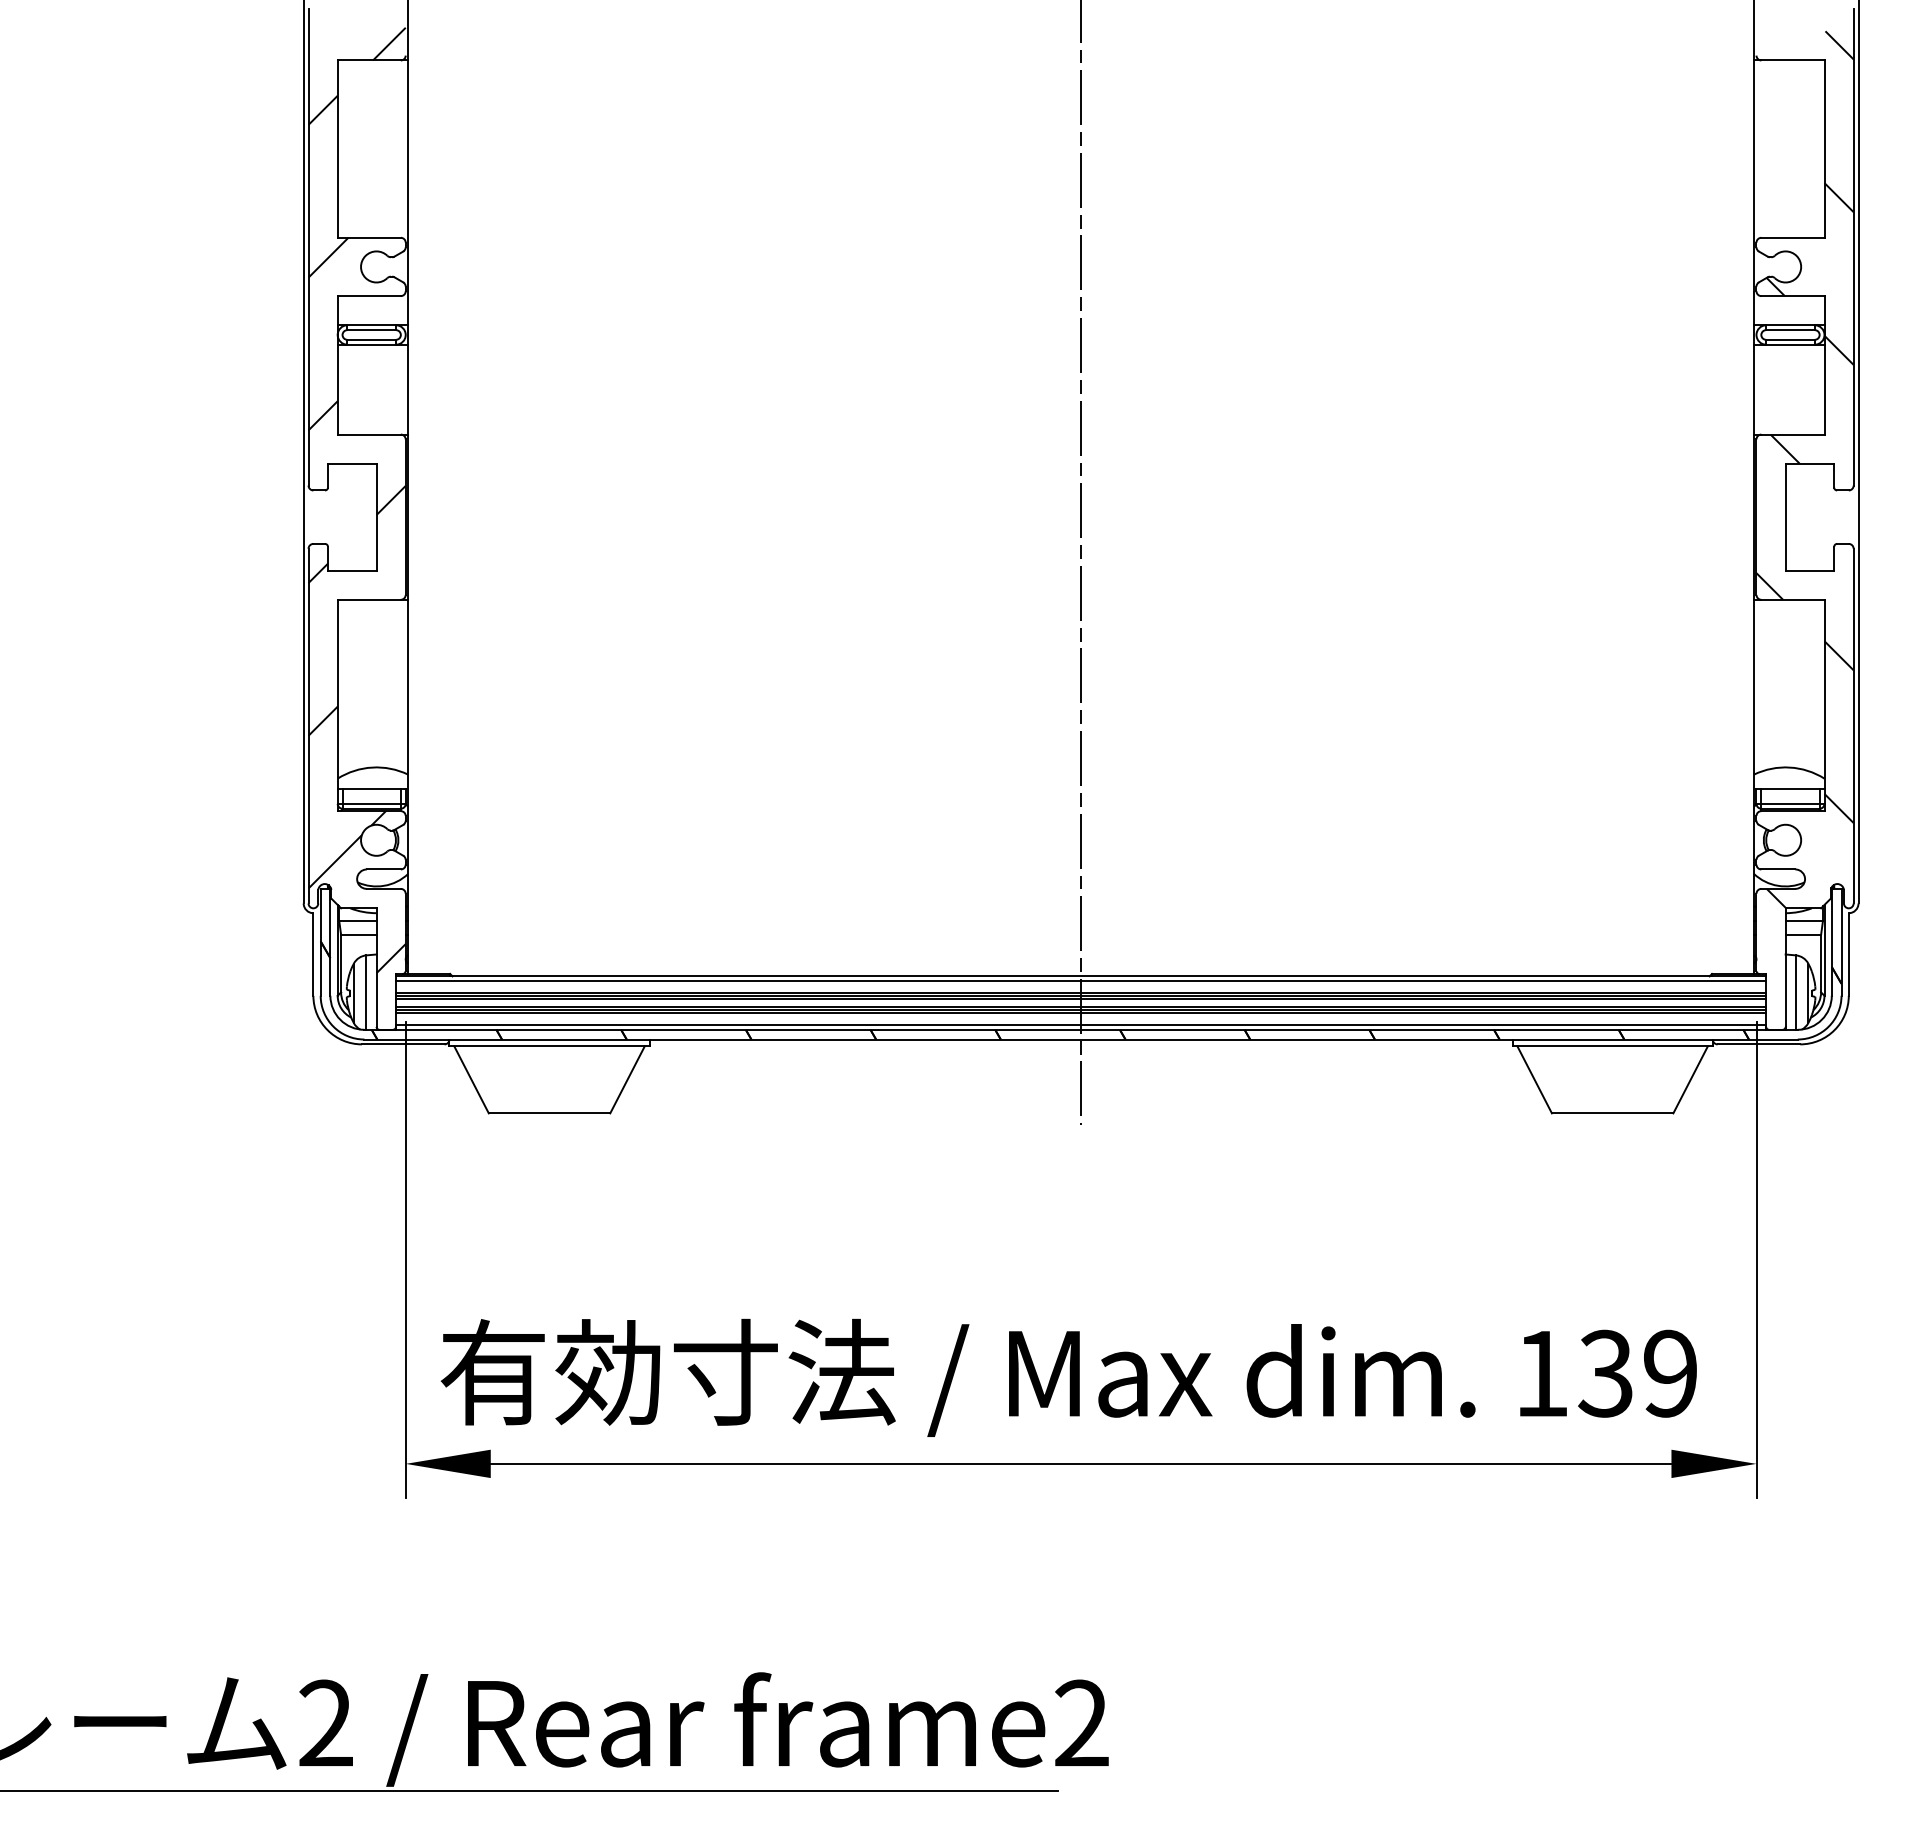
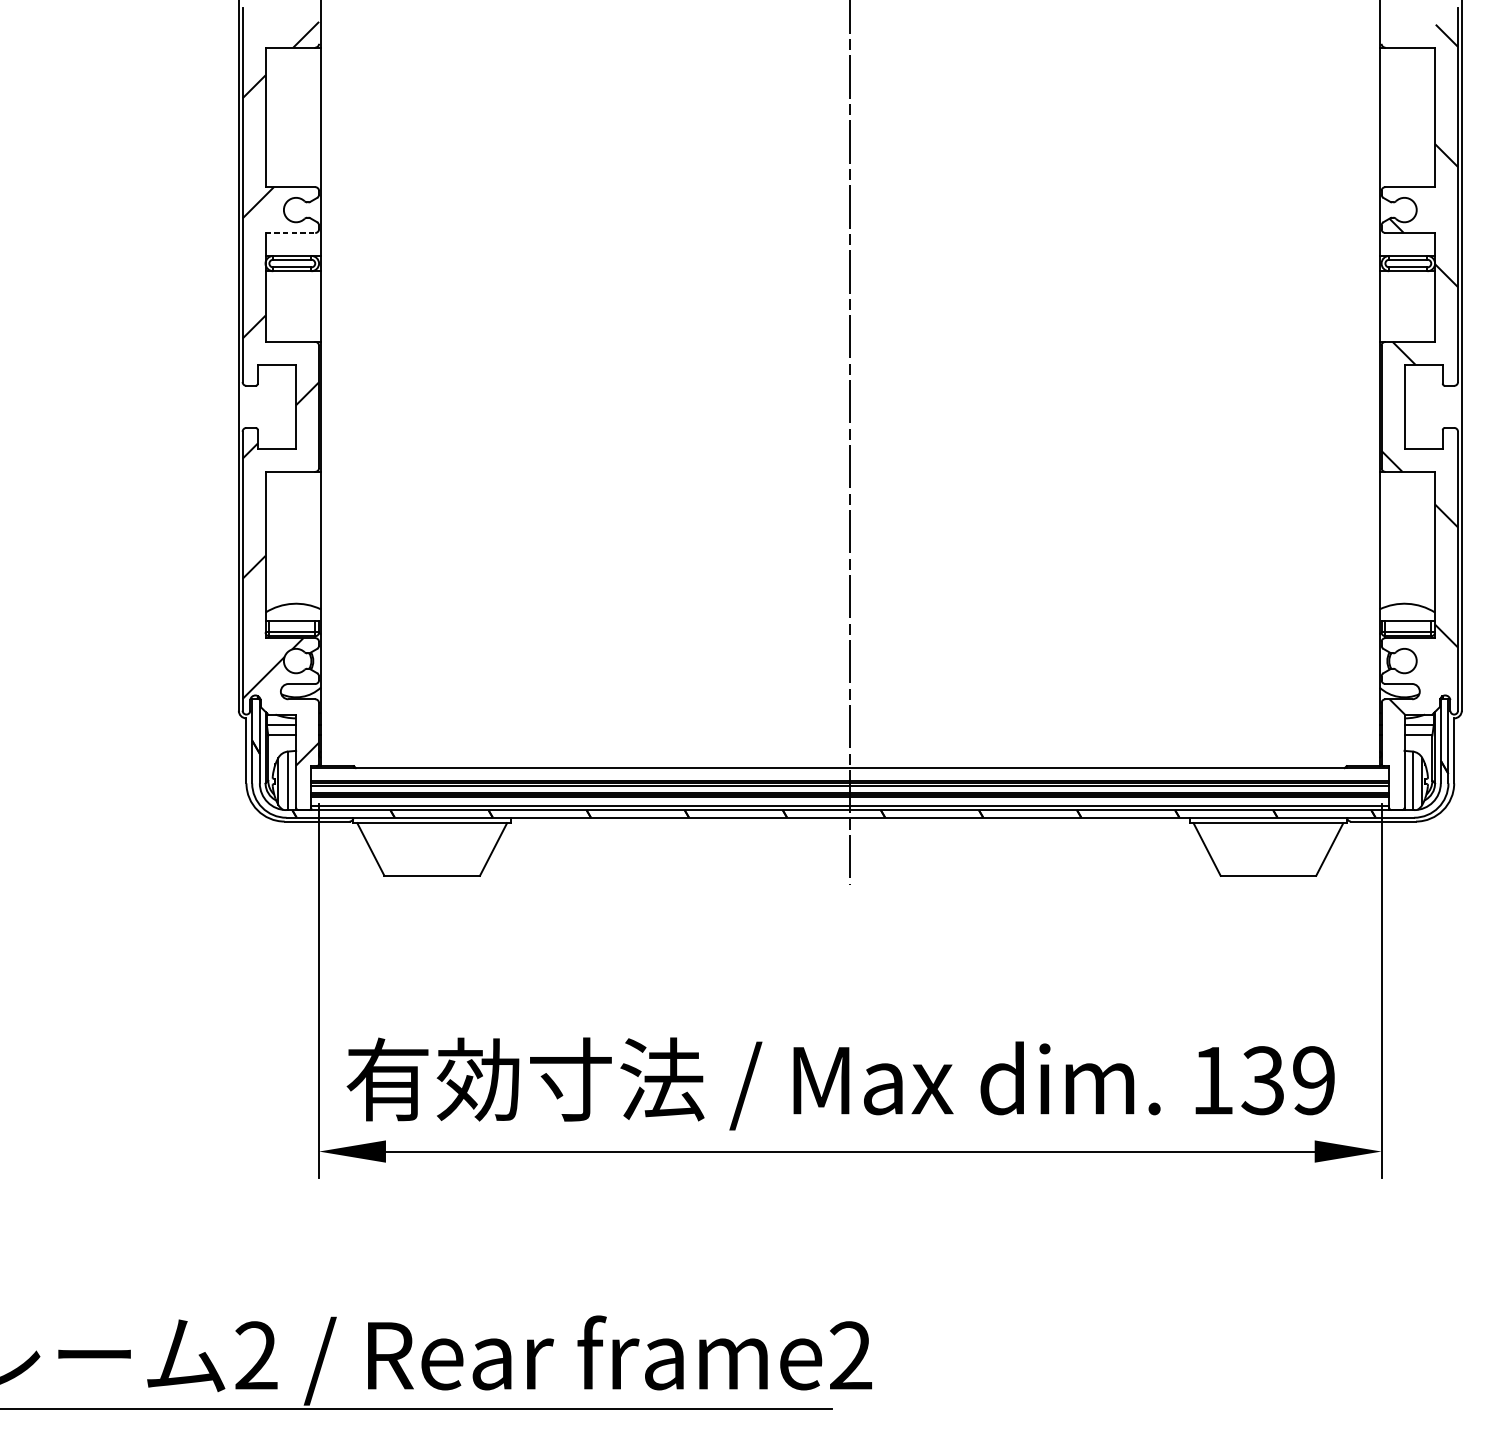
line: (369, 296) -> (290, 233), solid -> dashed
line: (1081, 981) -> (850, 772), removed

